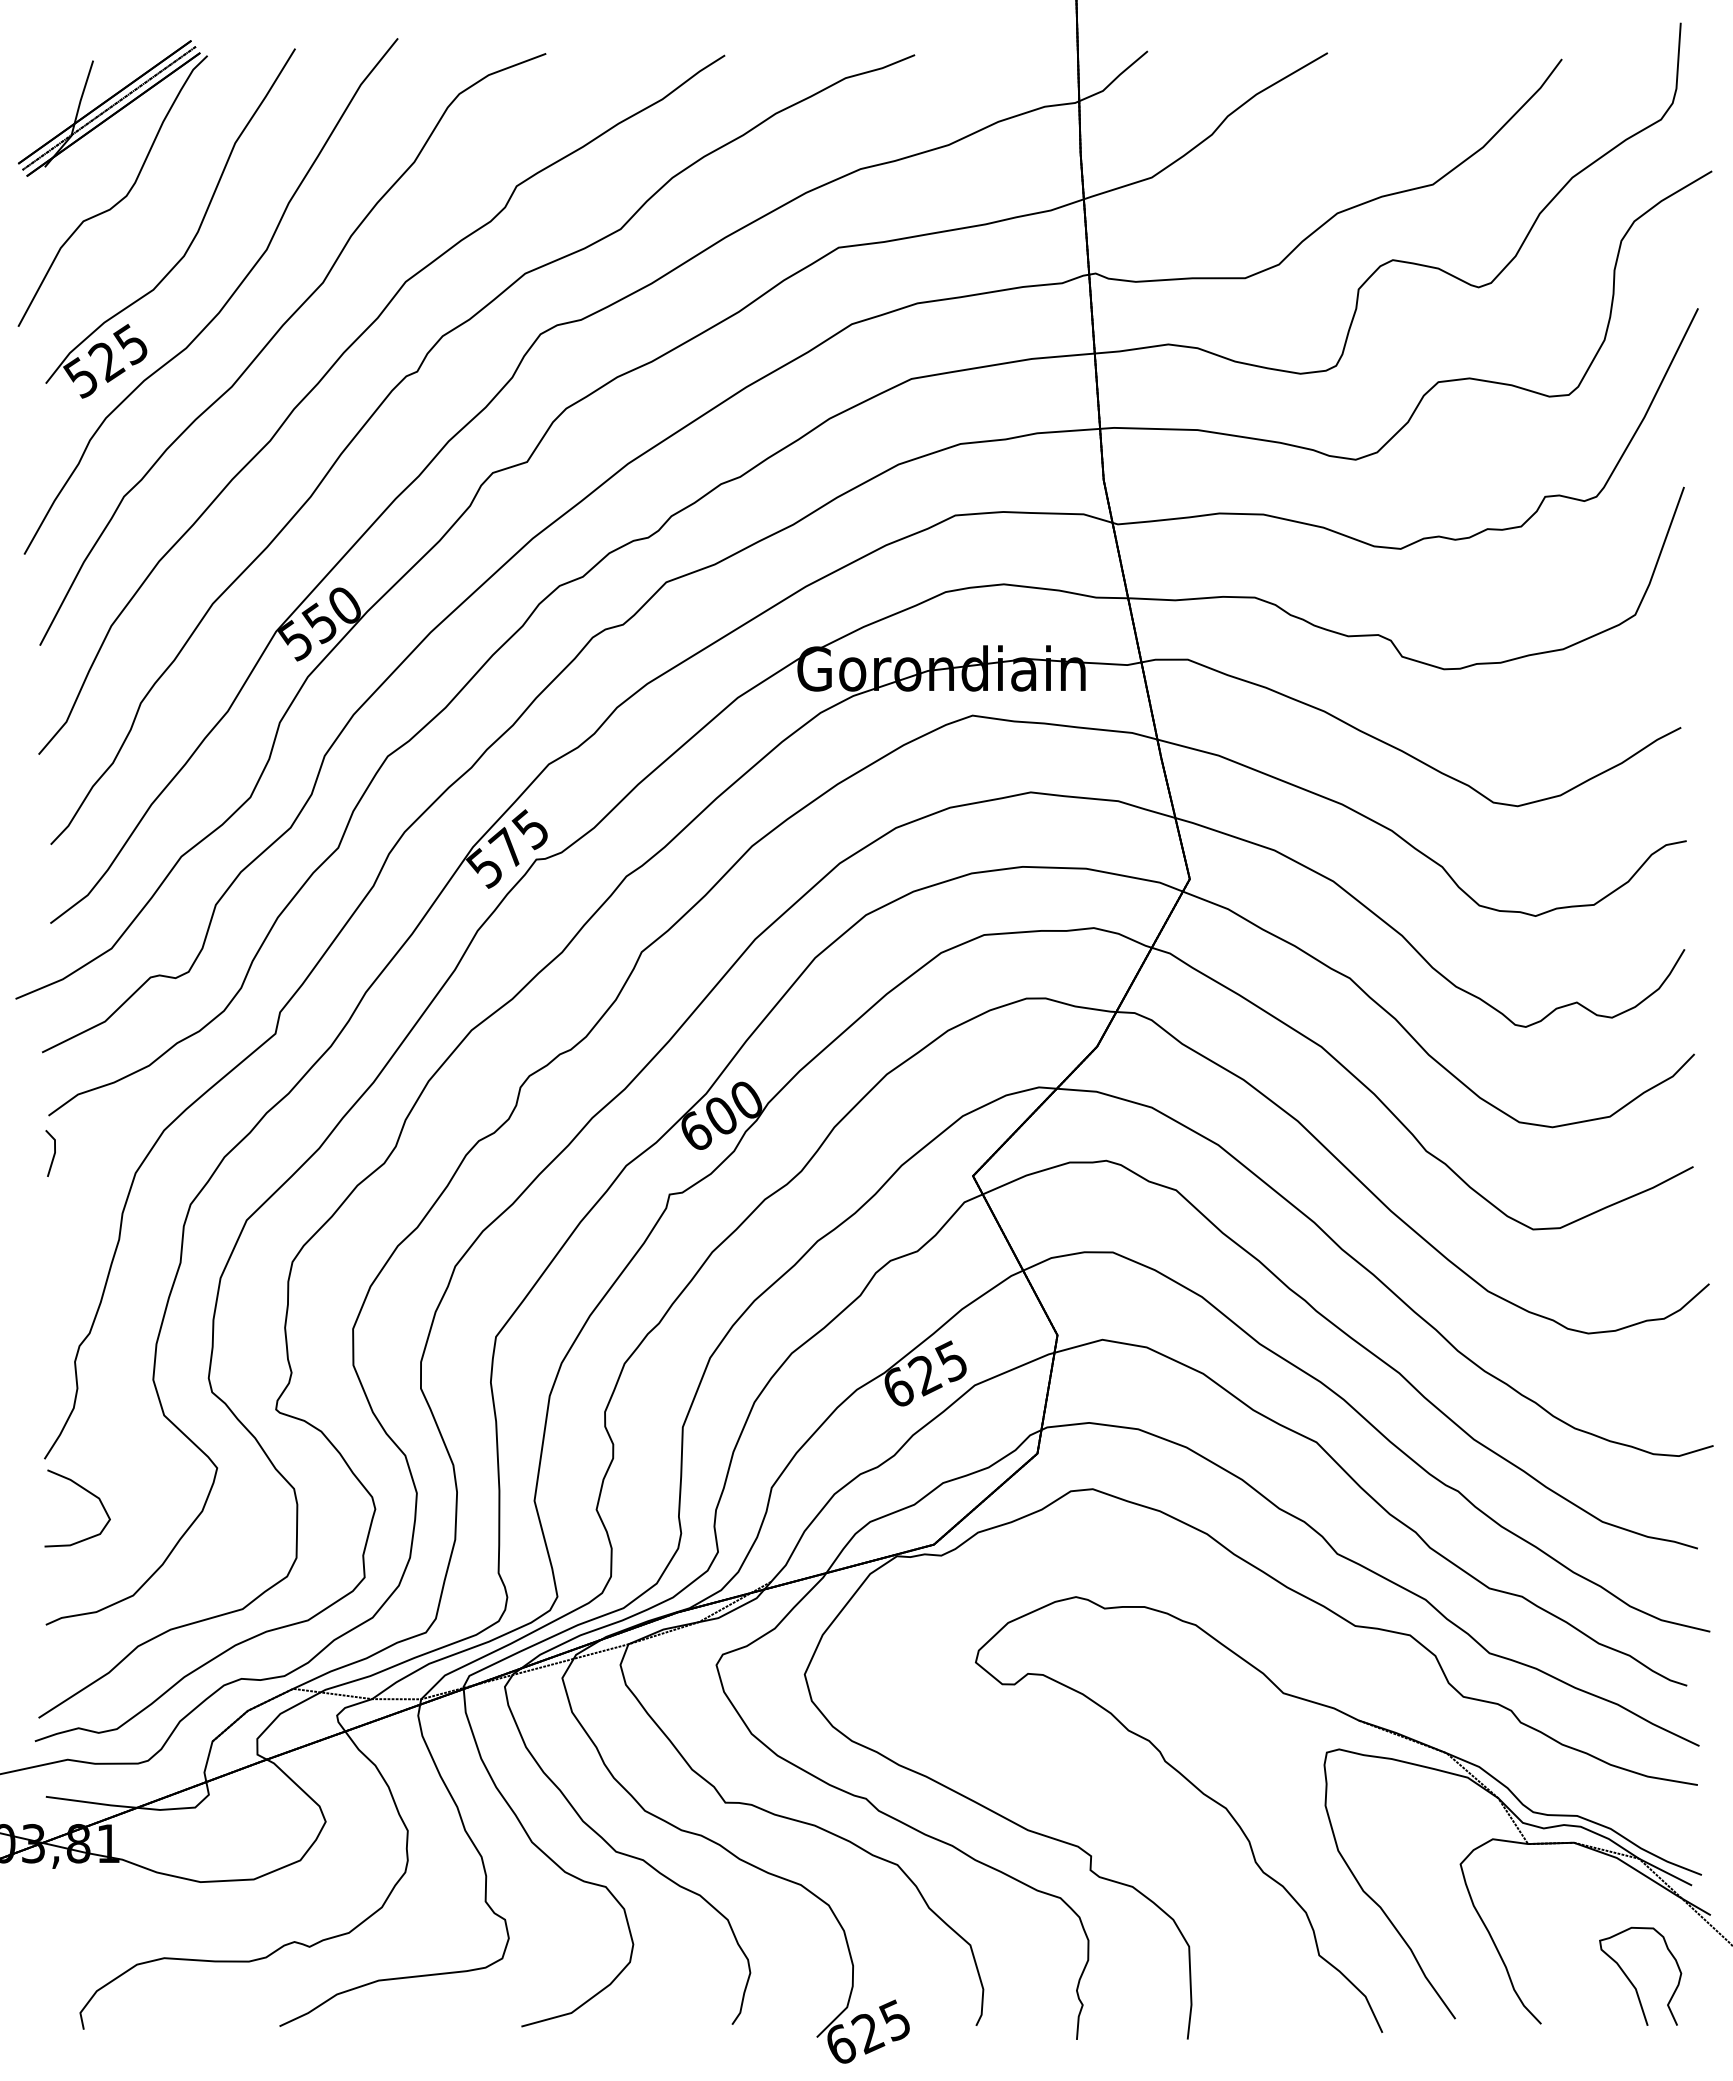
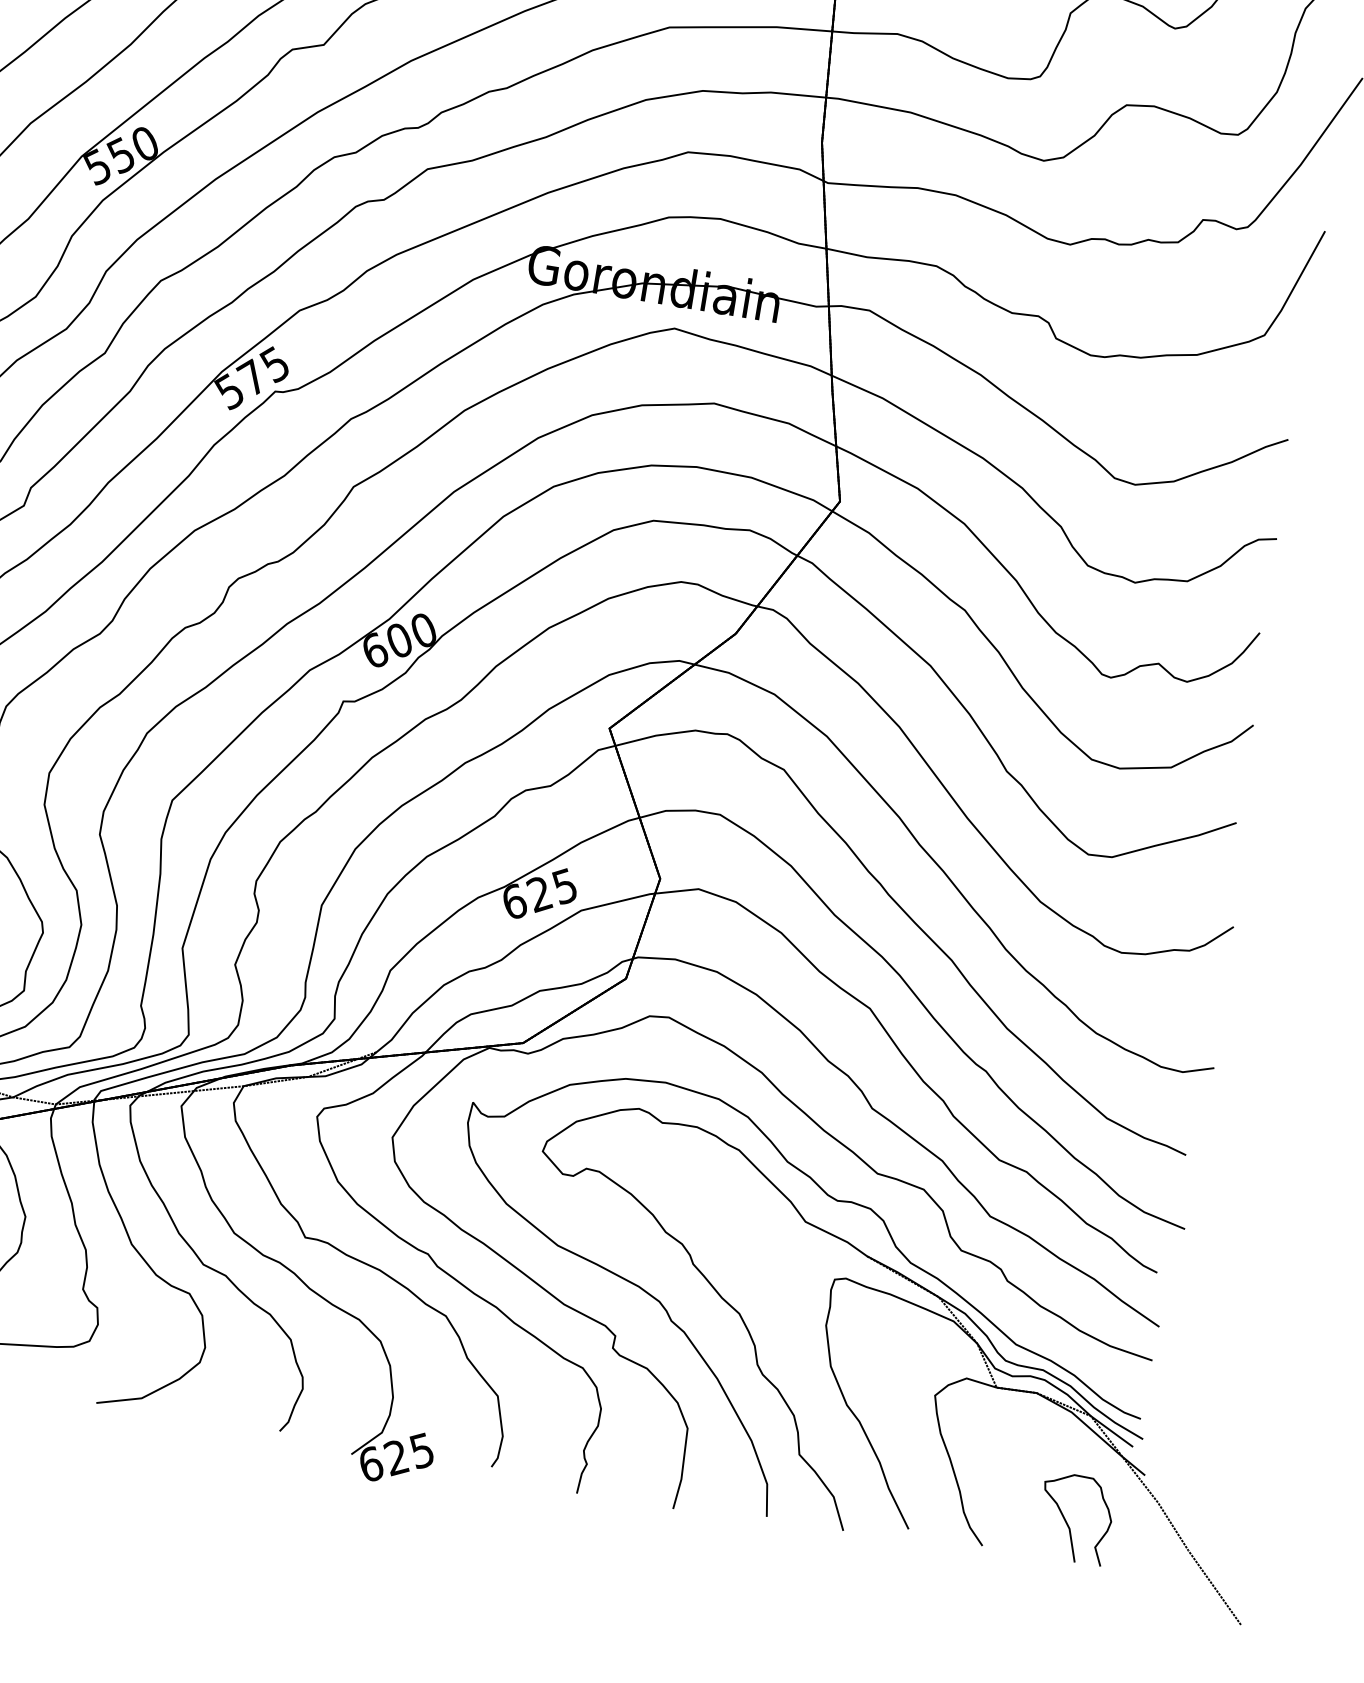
part: (1207, 1878) -> (713, 1371), added

